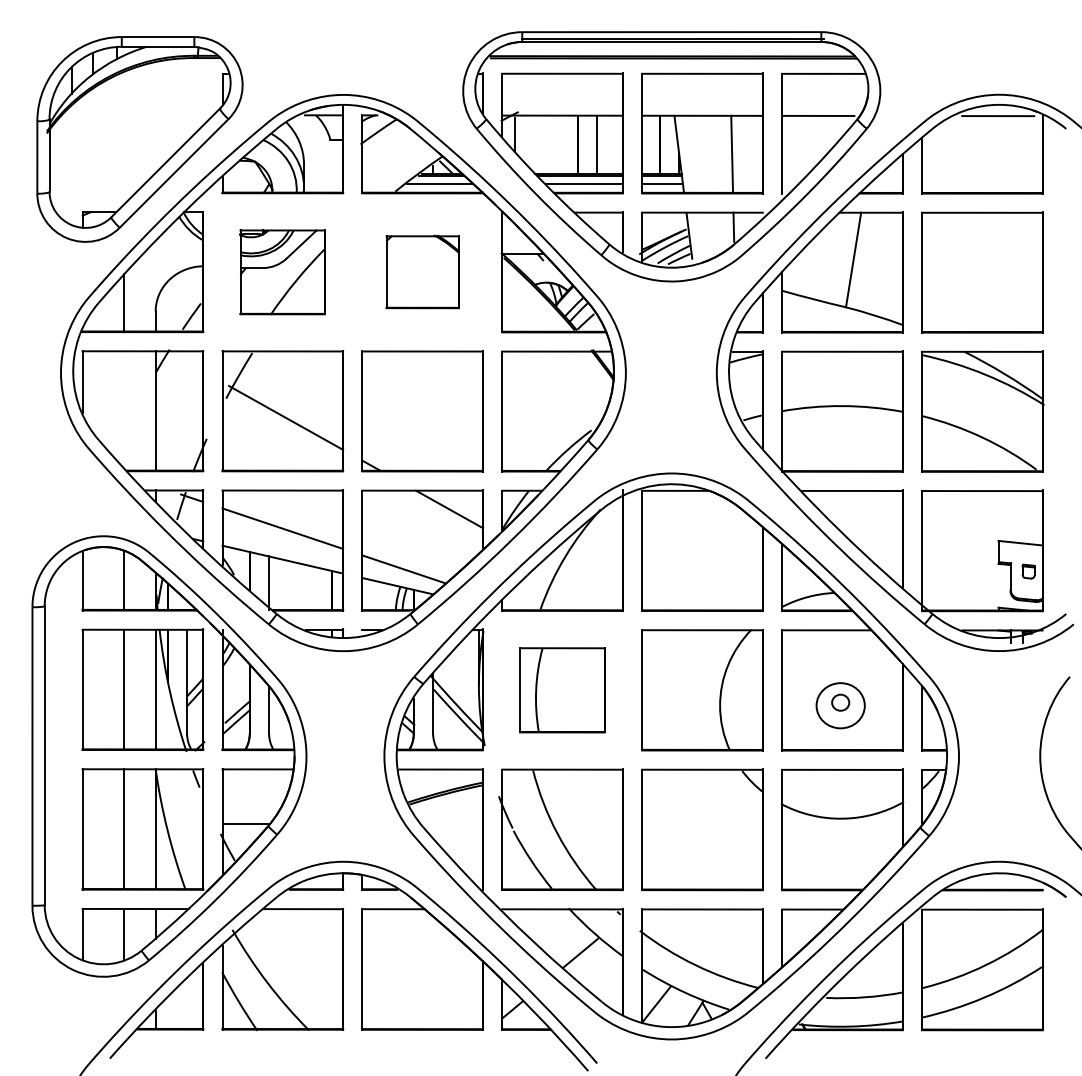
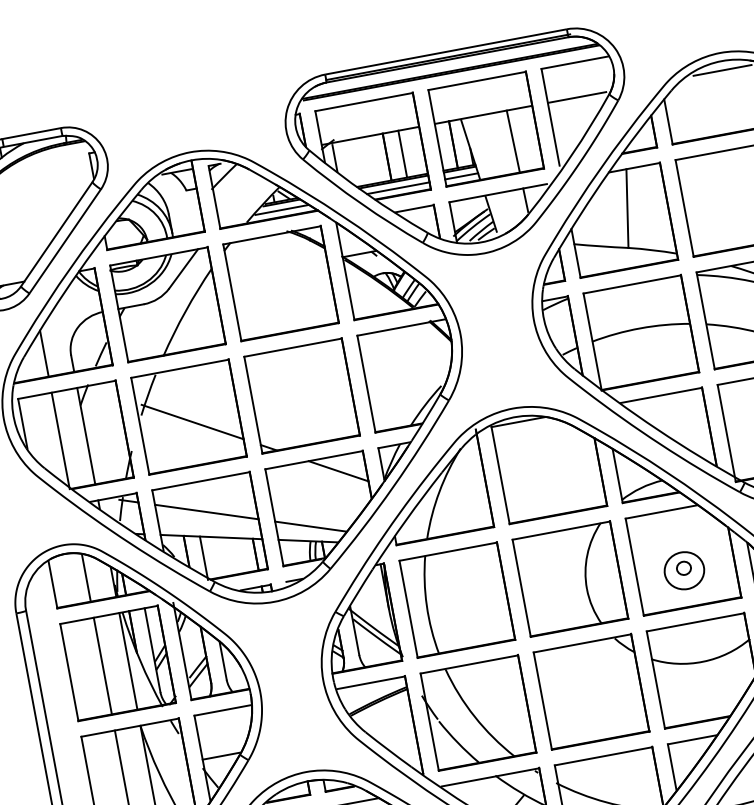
part: (422, 271) -> (280, 283), size x1.67
part: (282, 272) -> (167, 305), size x1.43
line: (124, 410) -> (60, 440), added
part: (562, 690) -> (457, 600), size x1.43

